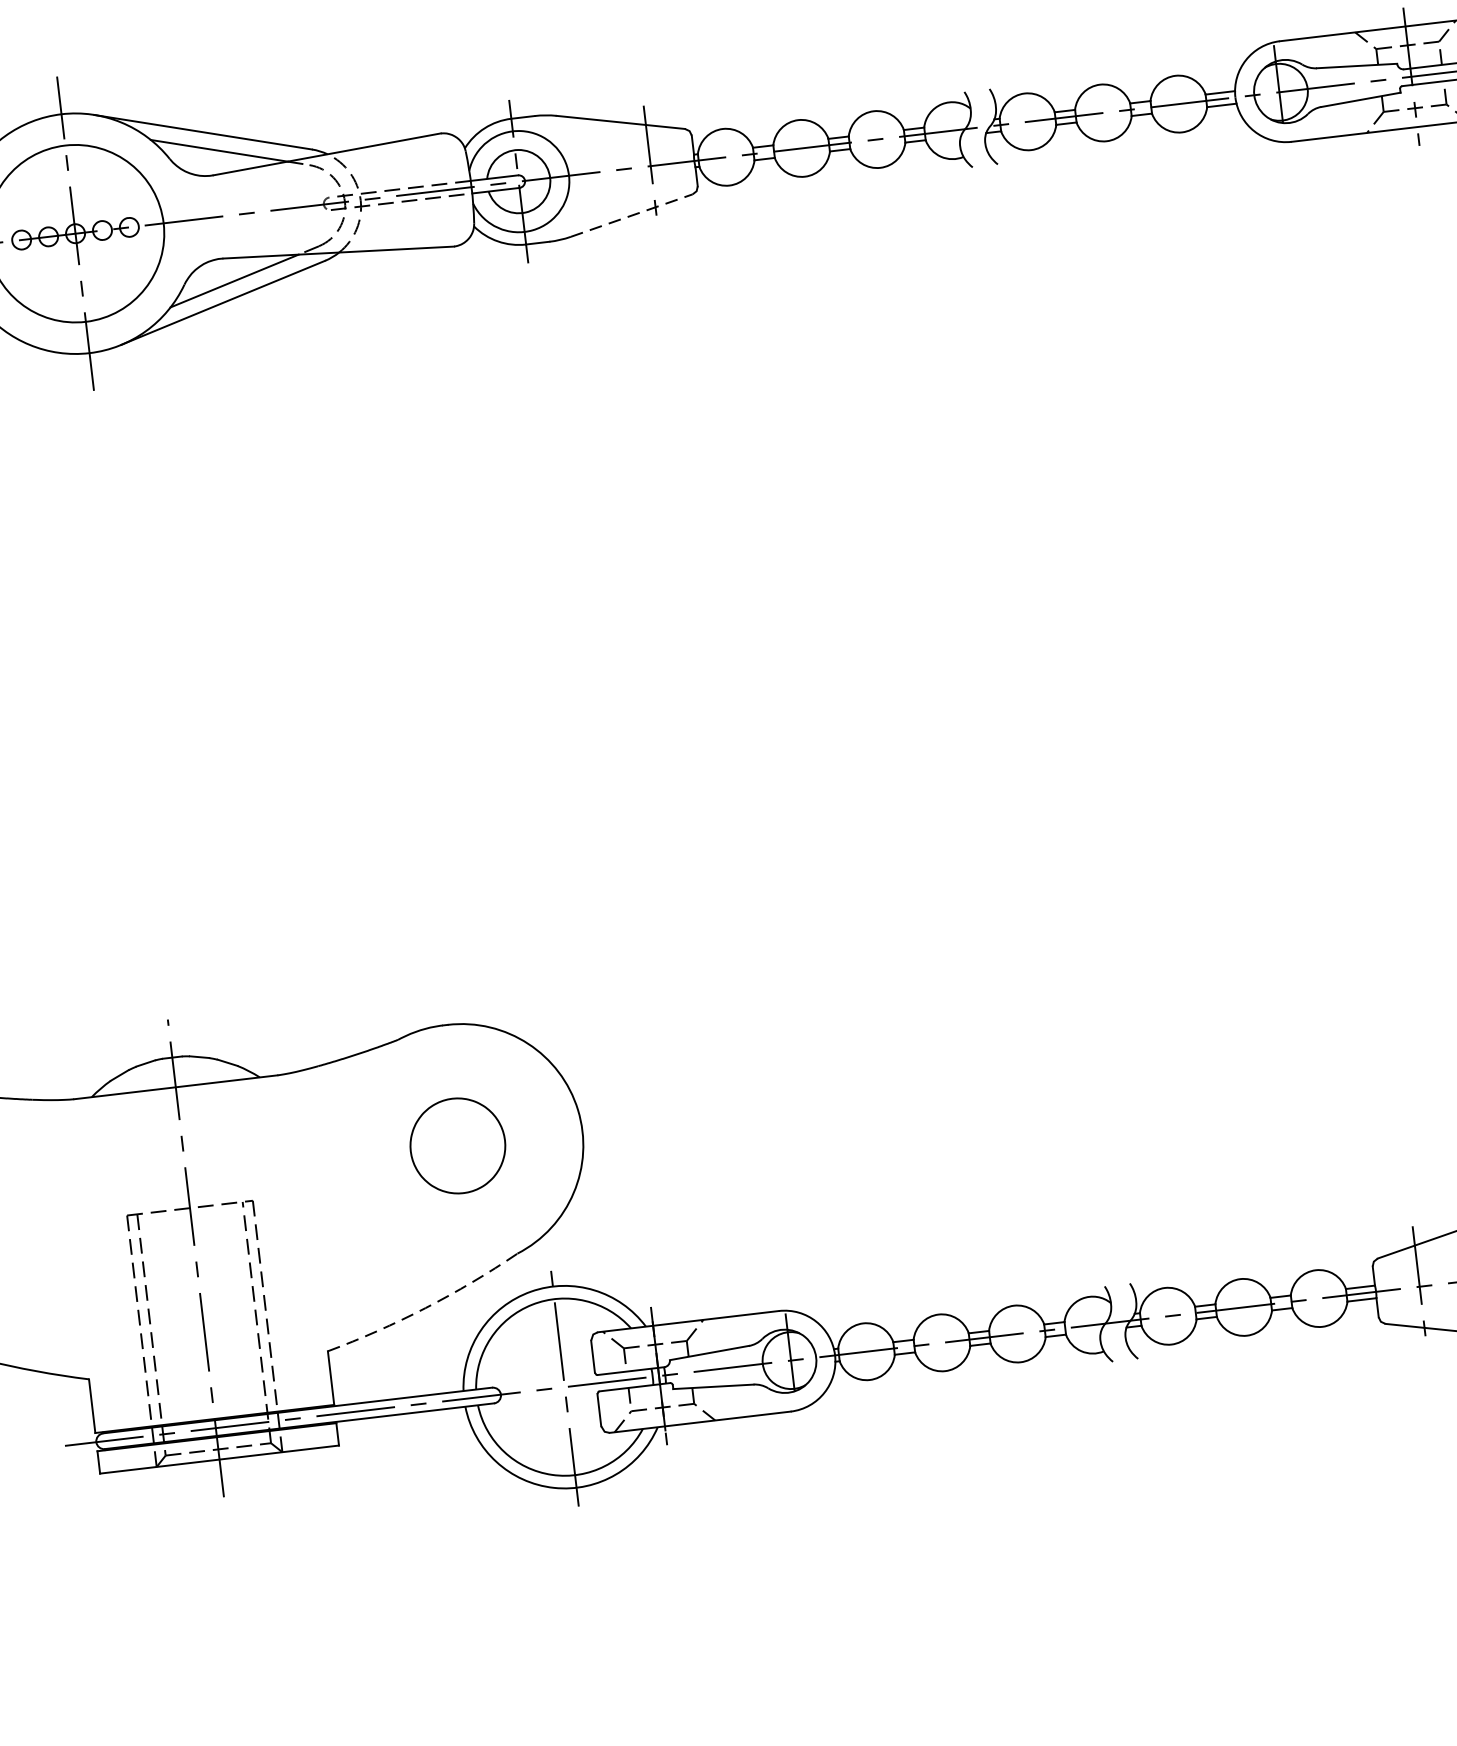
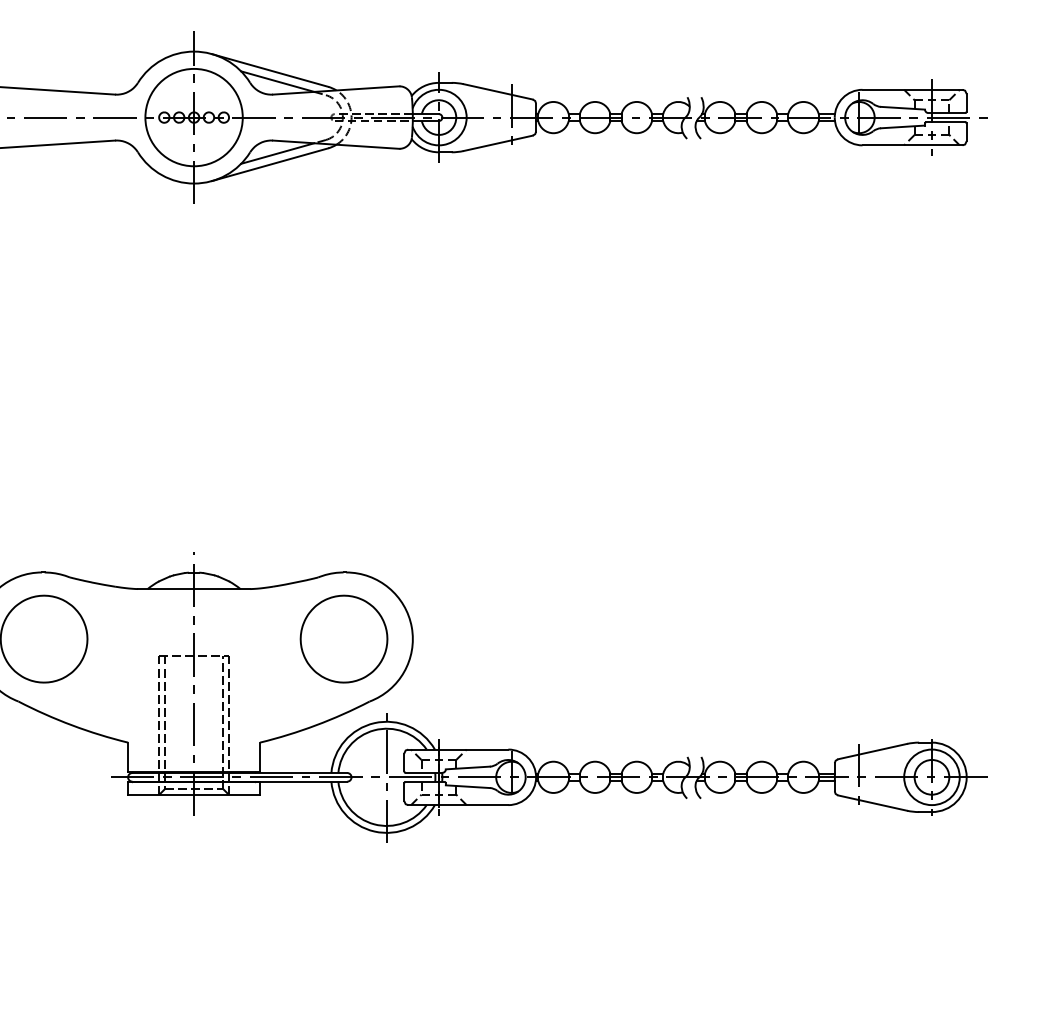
line: (632, 215) -> (498, 143), dashed -> solid
part: (456, 1145) -> (343, 638), size x1.67
arc: (426, 1308) -> (316, 725), dashed -> solid

